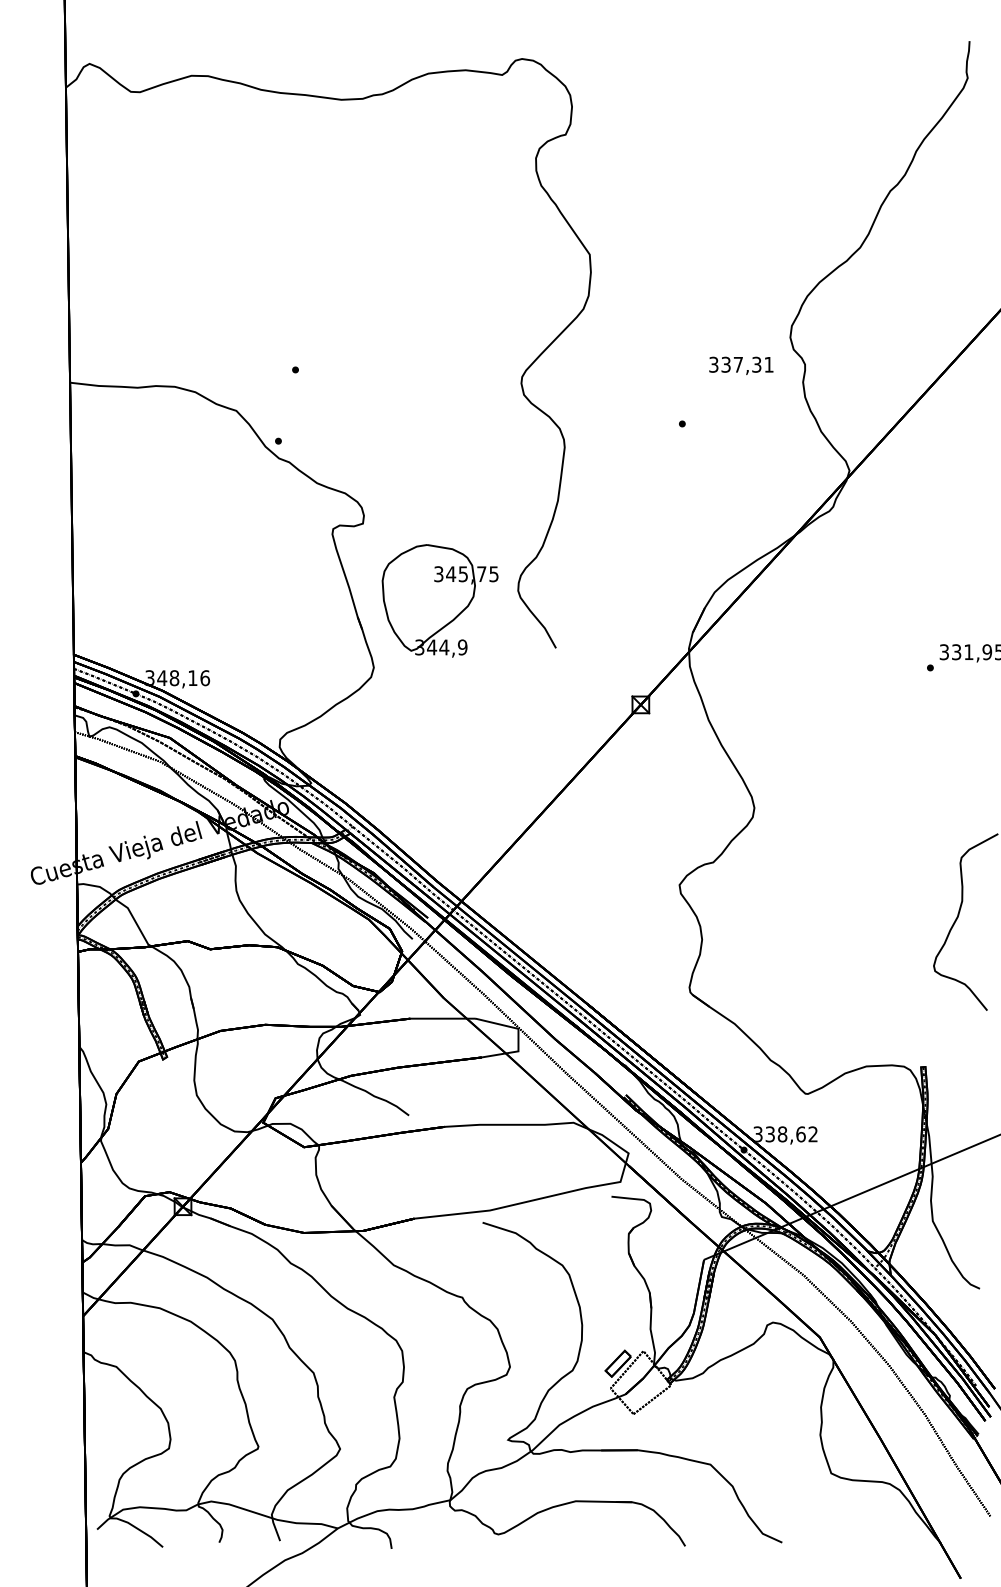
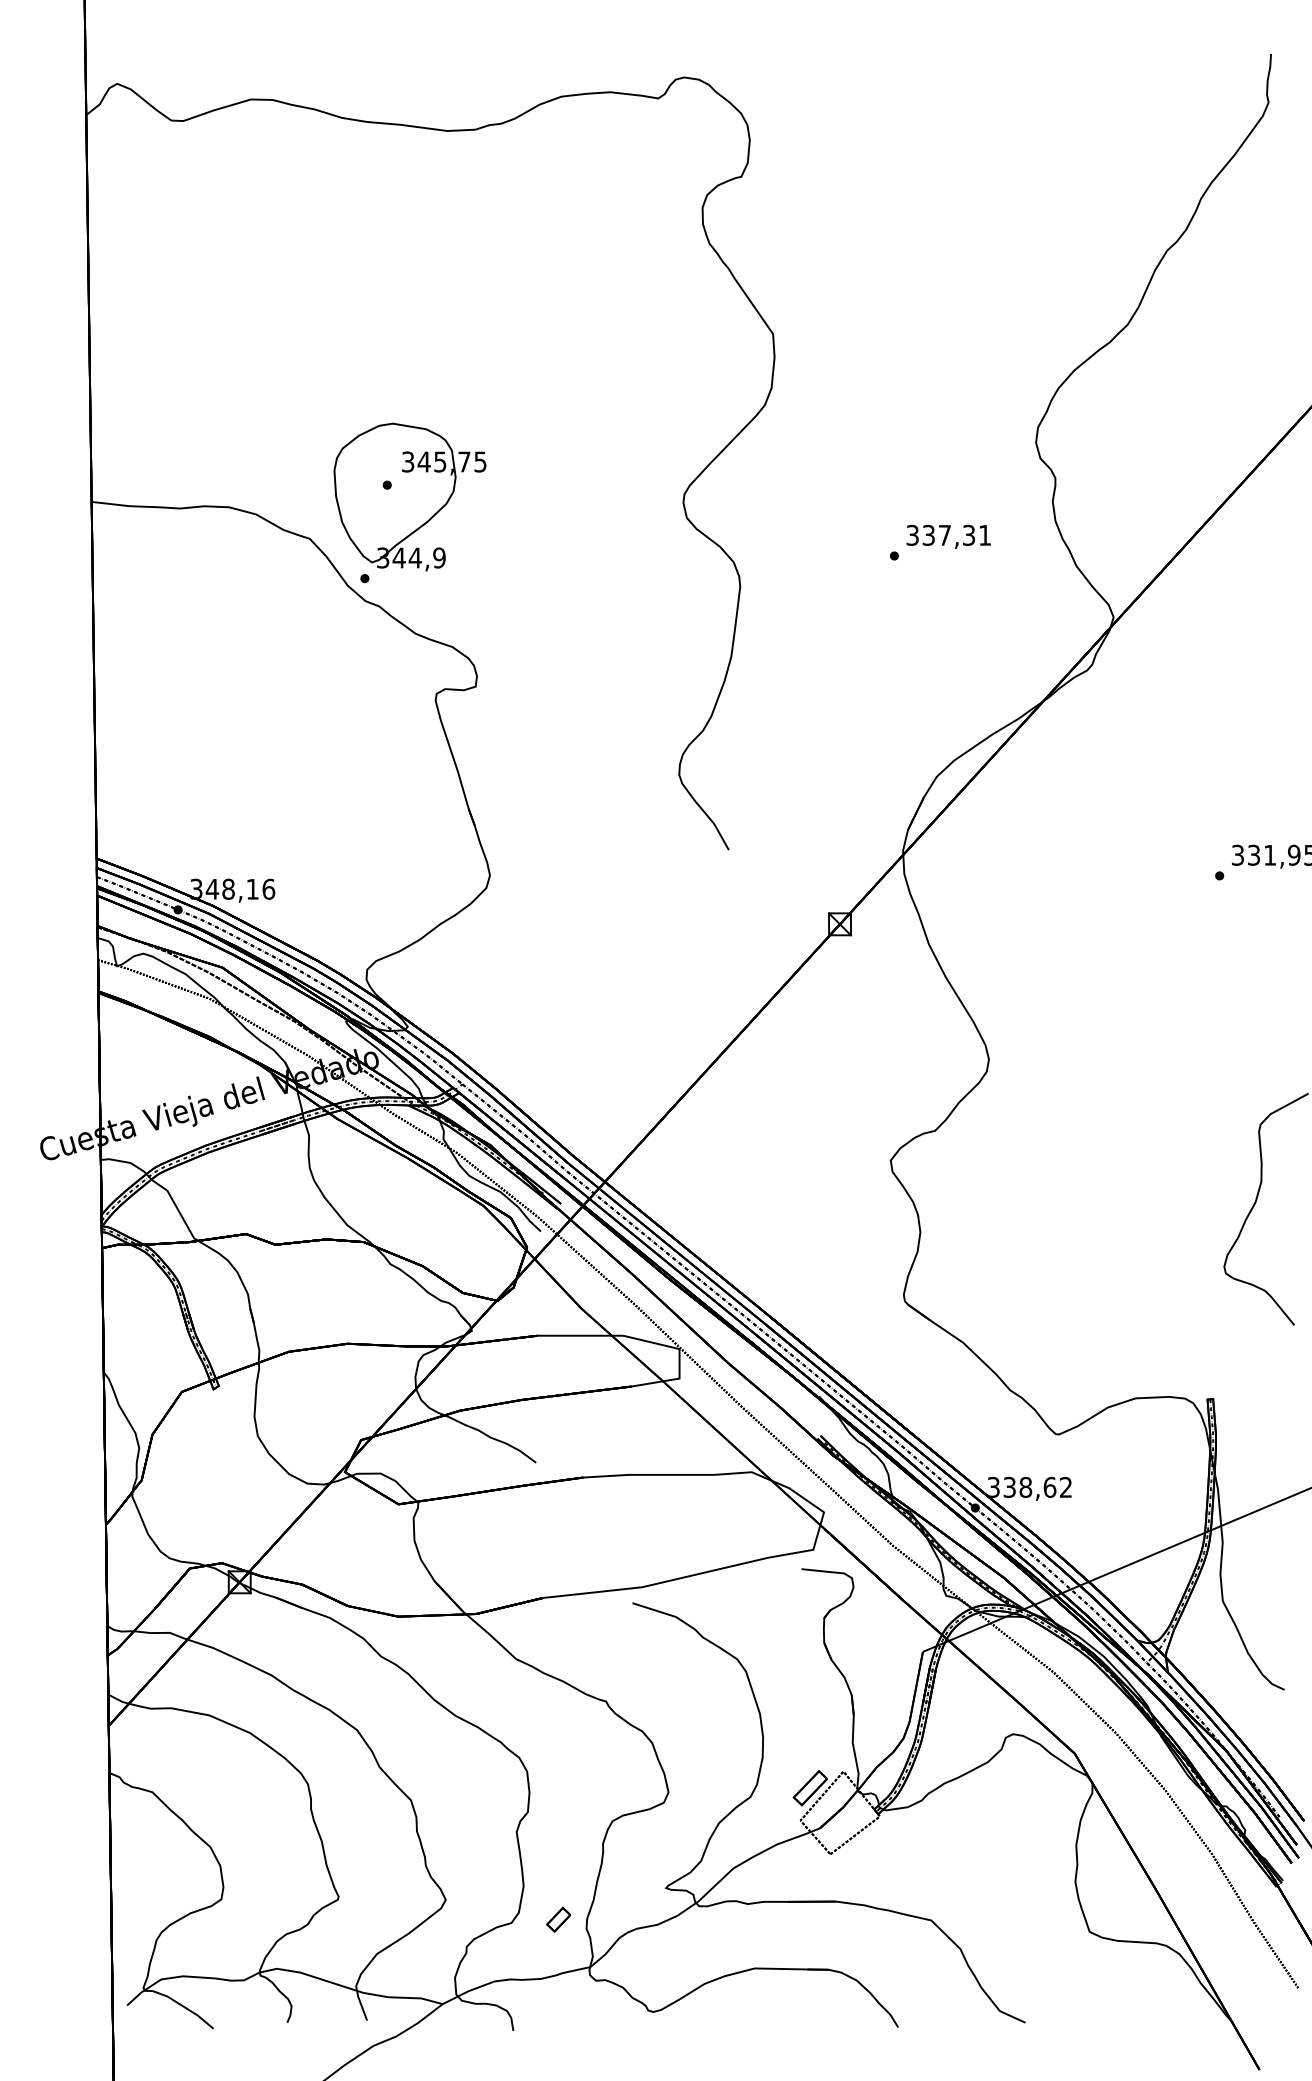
text: (741, 365) -> (948, 536), moved
part: (439, 600) -> (409, 496), moved
part: (426, 1463) -> (558, 1919), added

